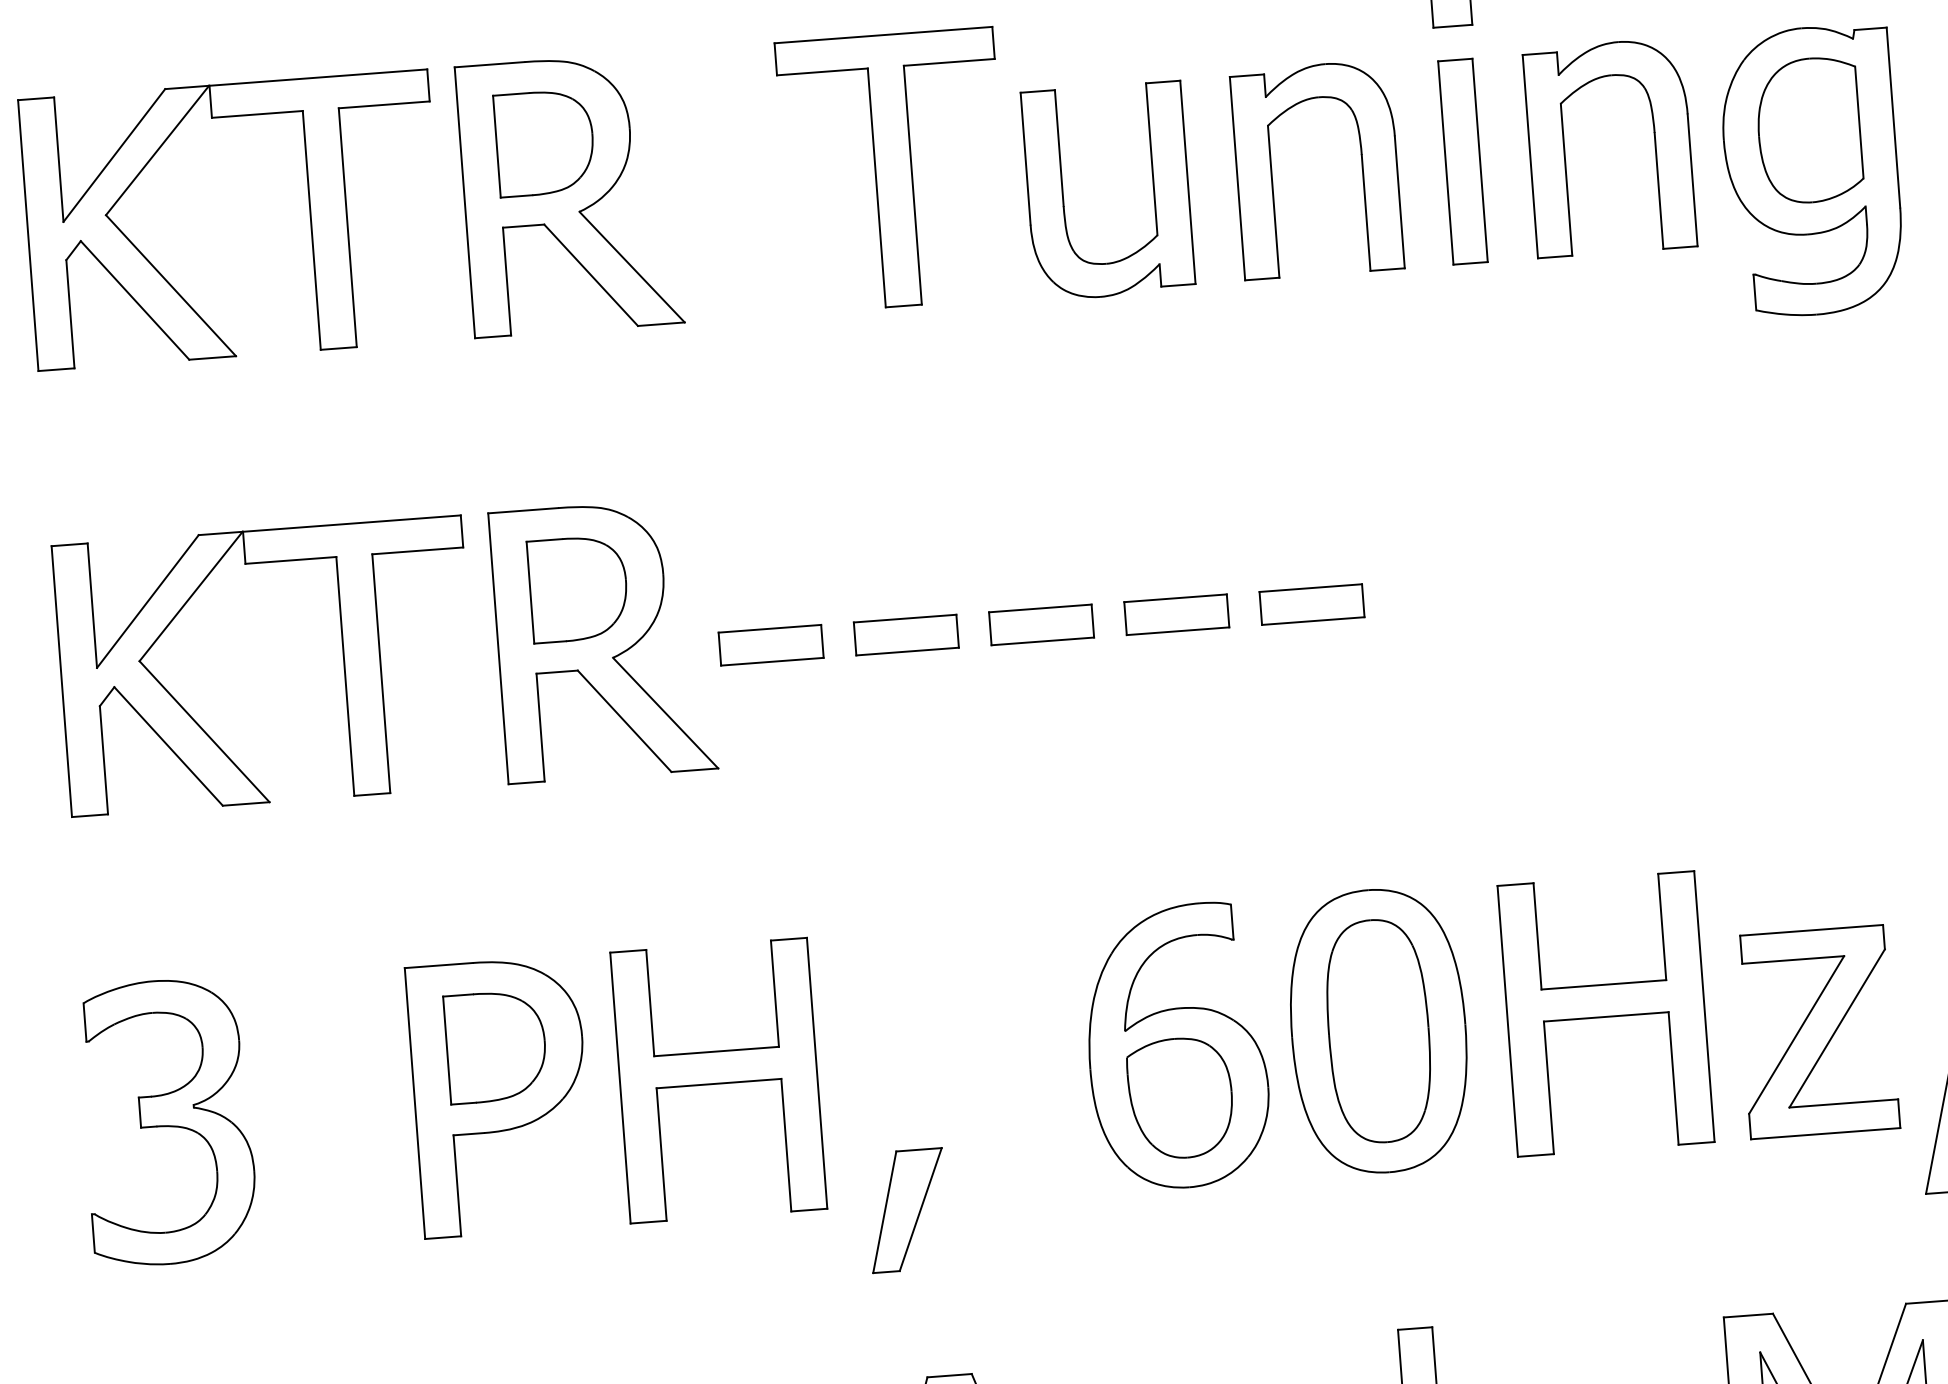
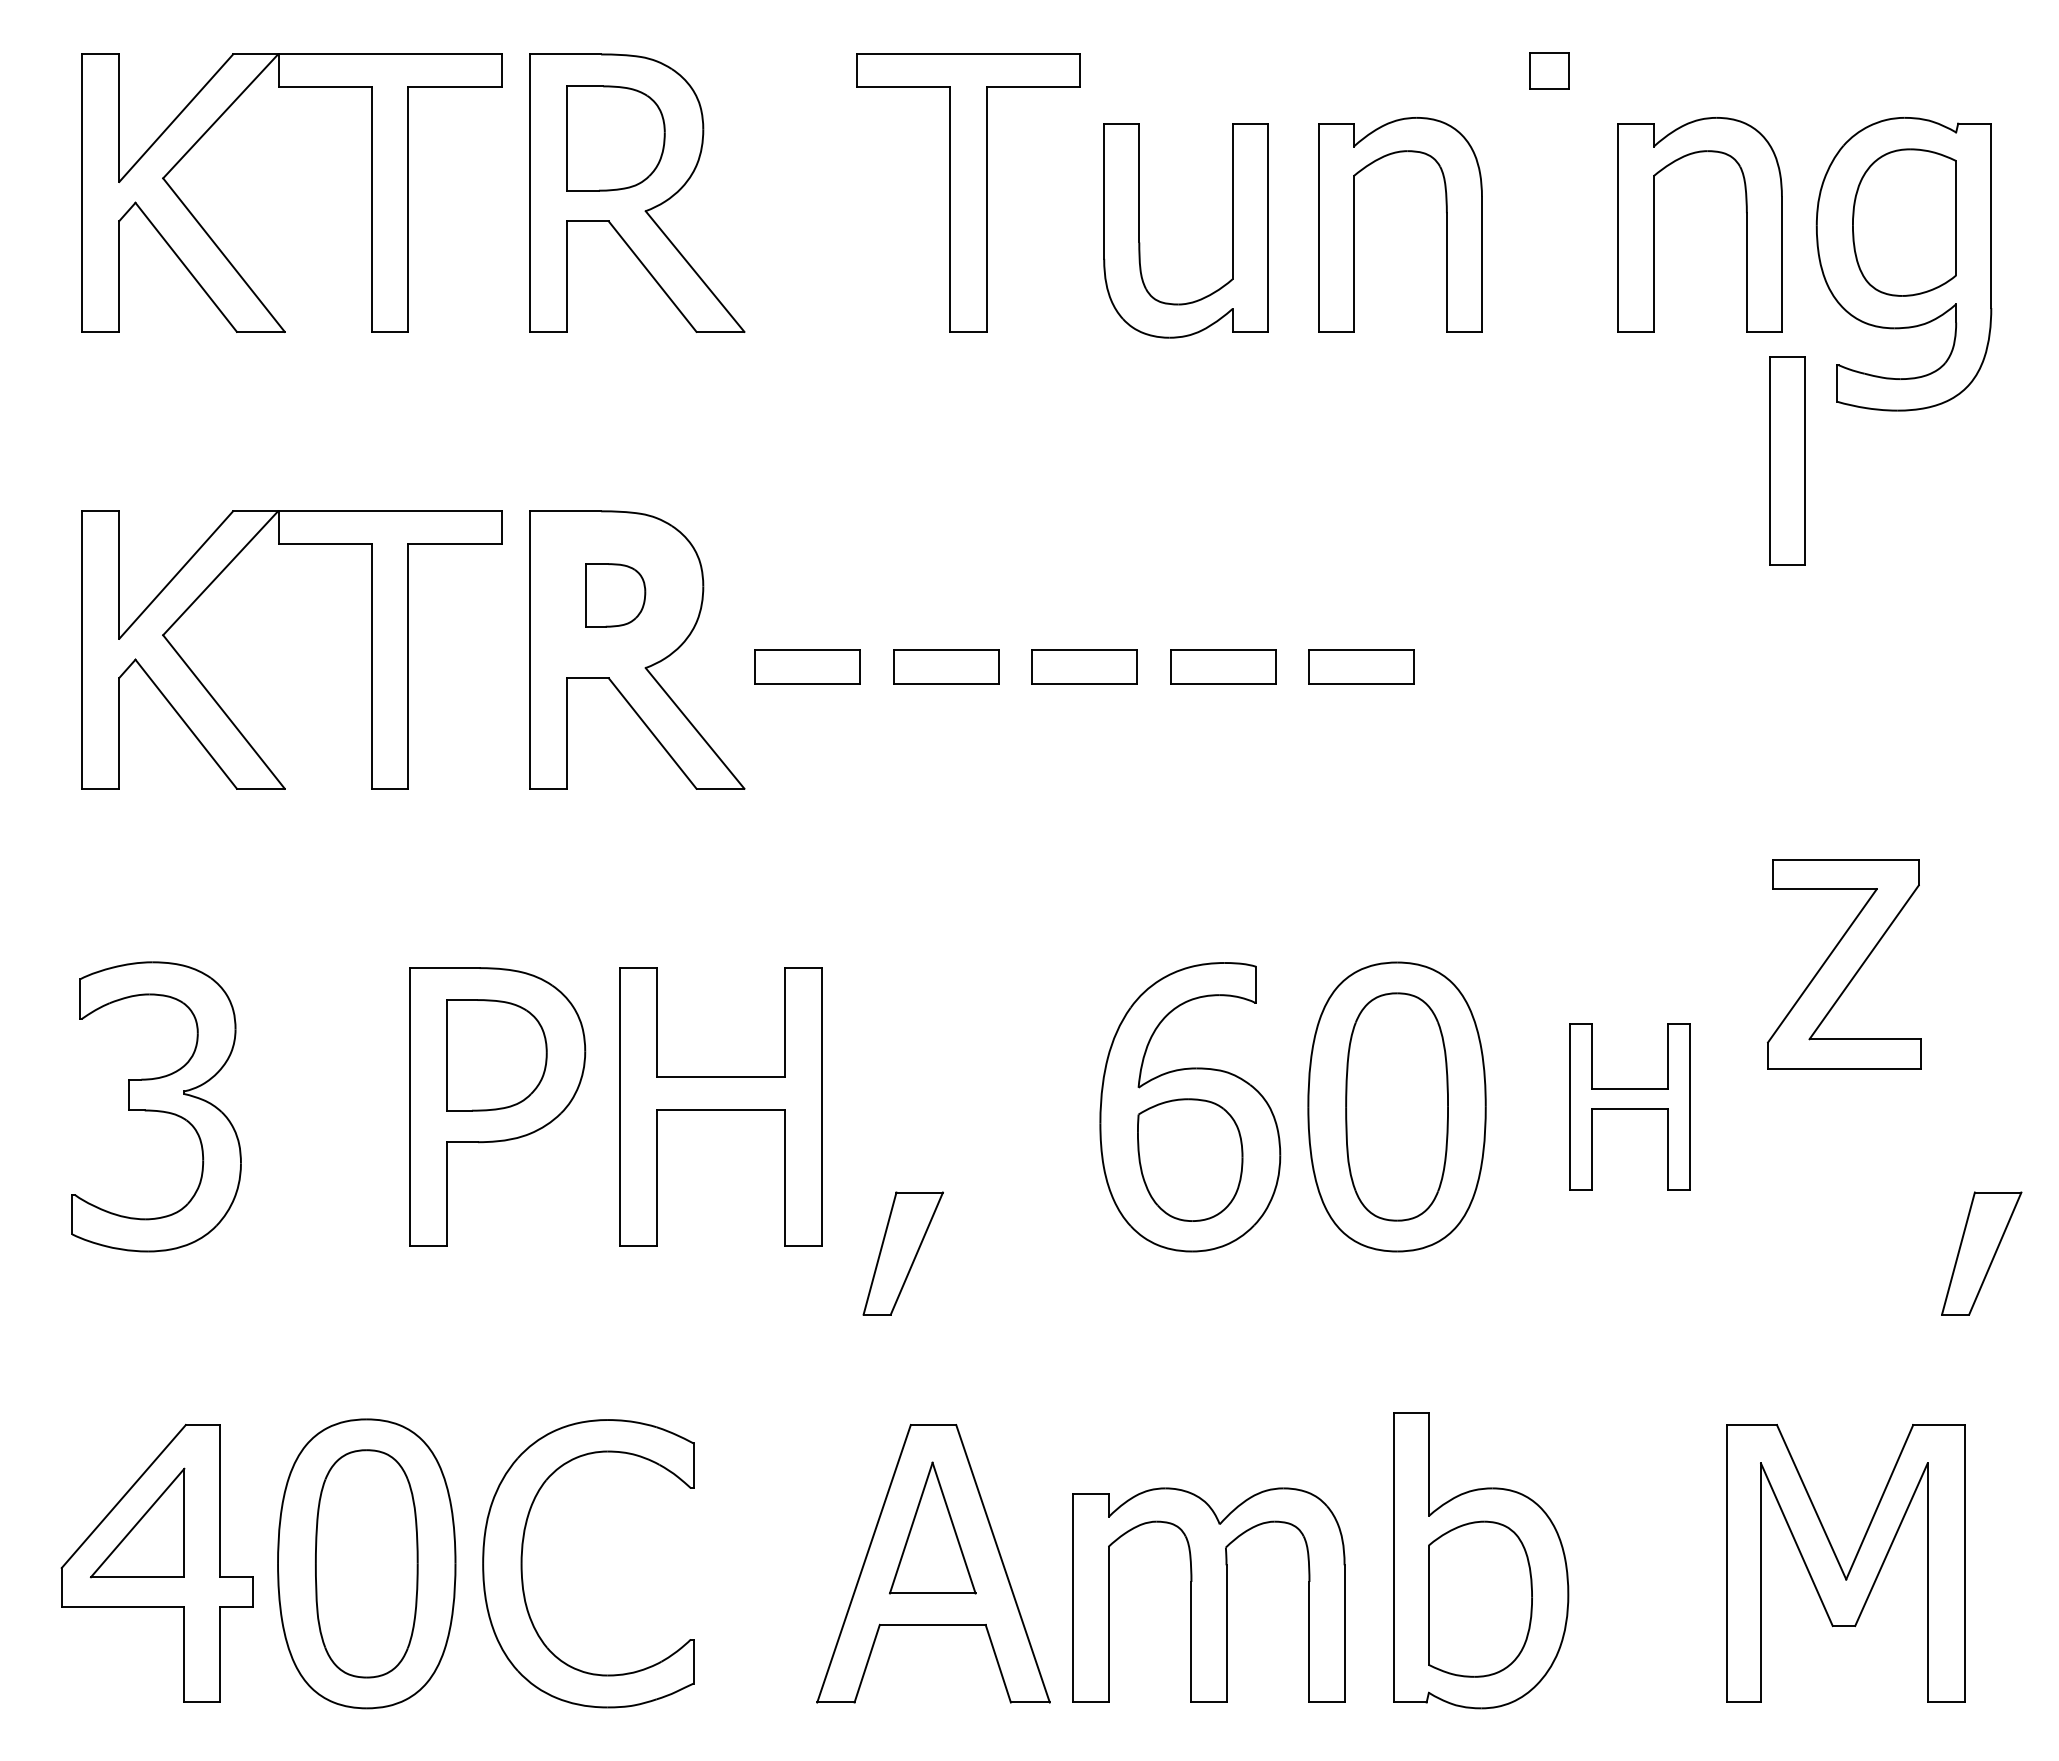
part: (1463, 161) -> (1787, 460), moved
part: (578, 589) -> (615, 595), size x0.6
part: (1605, 1013) -> (1629, 1106), size x0.6
part: (1818, 1032) -> (1844, 964), moved

